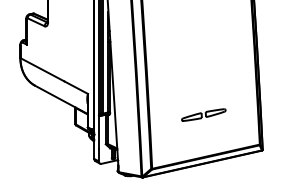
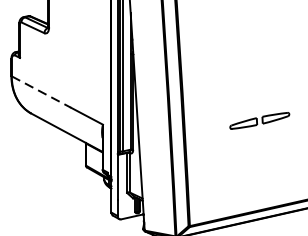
line: (42, 69) -> (41, 91), solid -> dashed
part: (203, 114) -> (259, 120), moved

